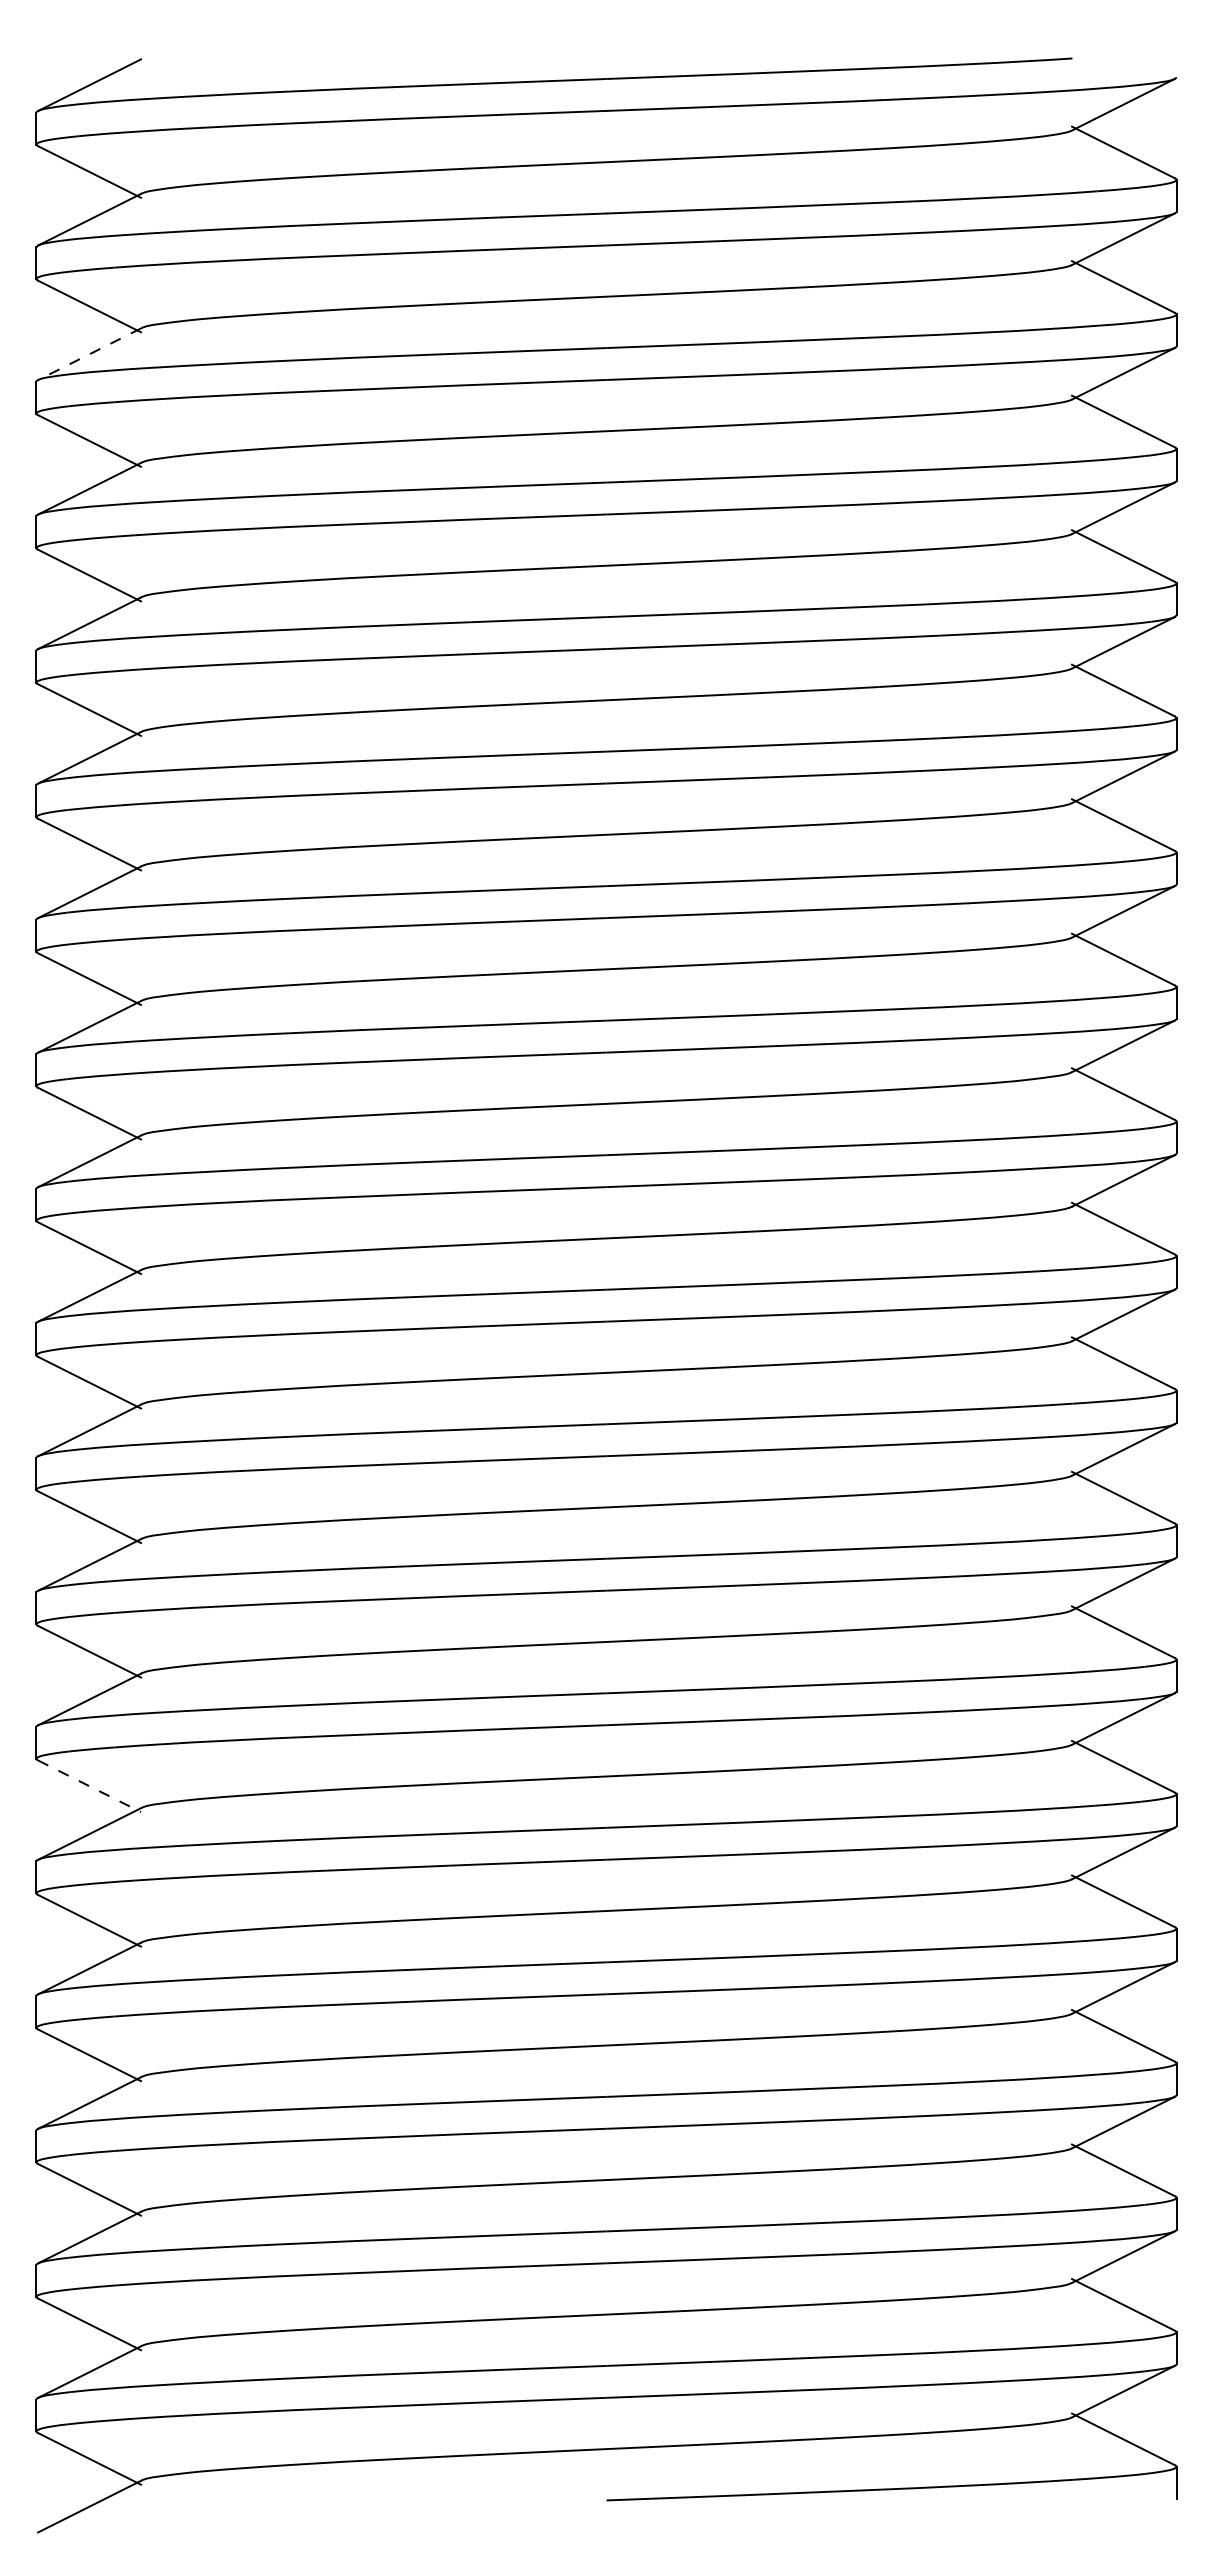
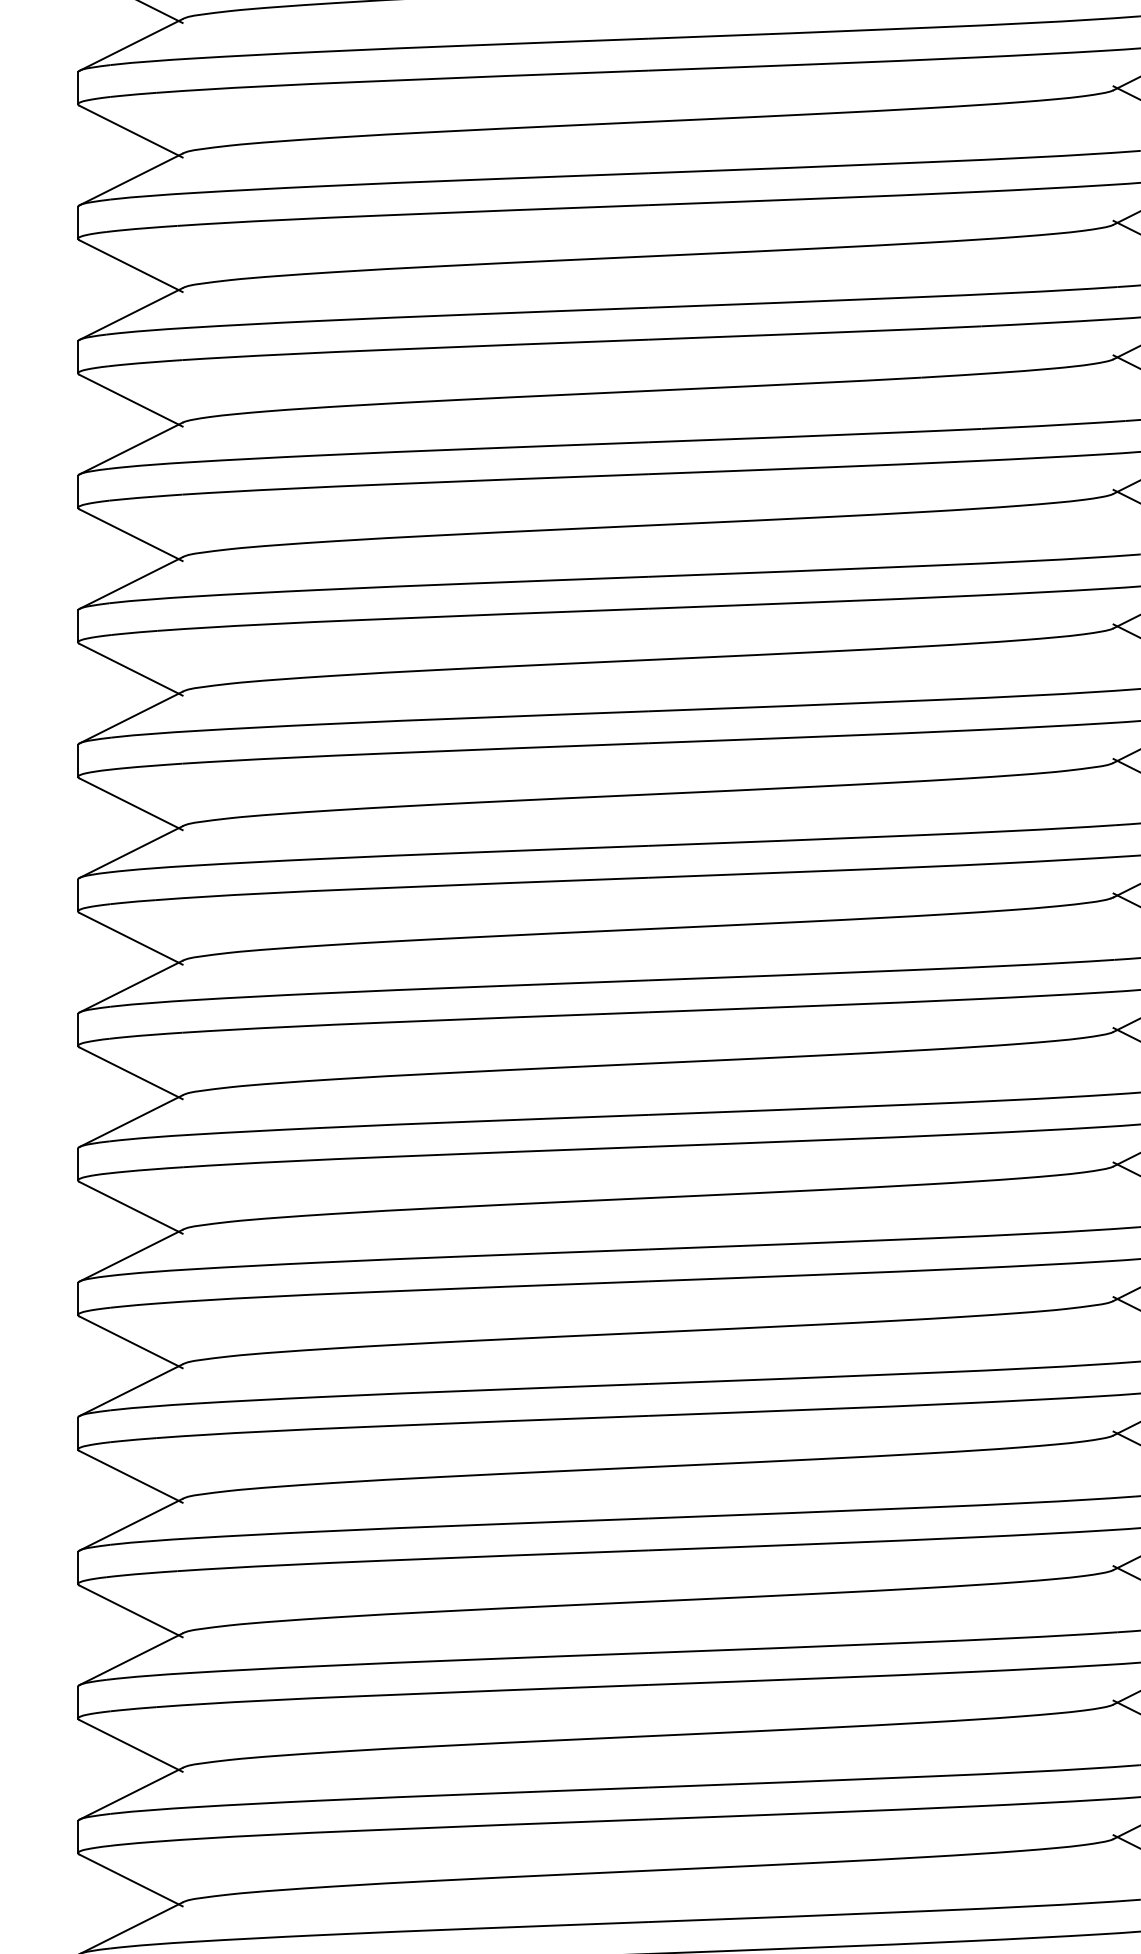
line: (89, 354) -> (131, 45), dashed -> solid
line: (89, 1786) -> (131, 1477), dashed -> solid

